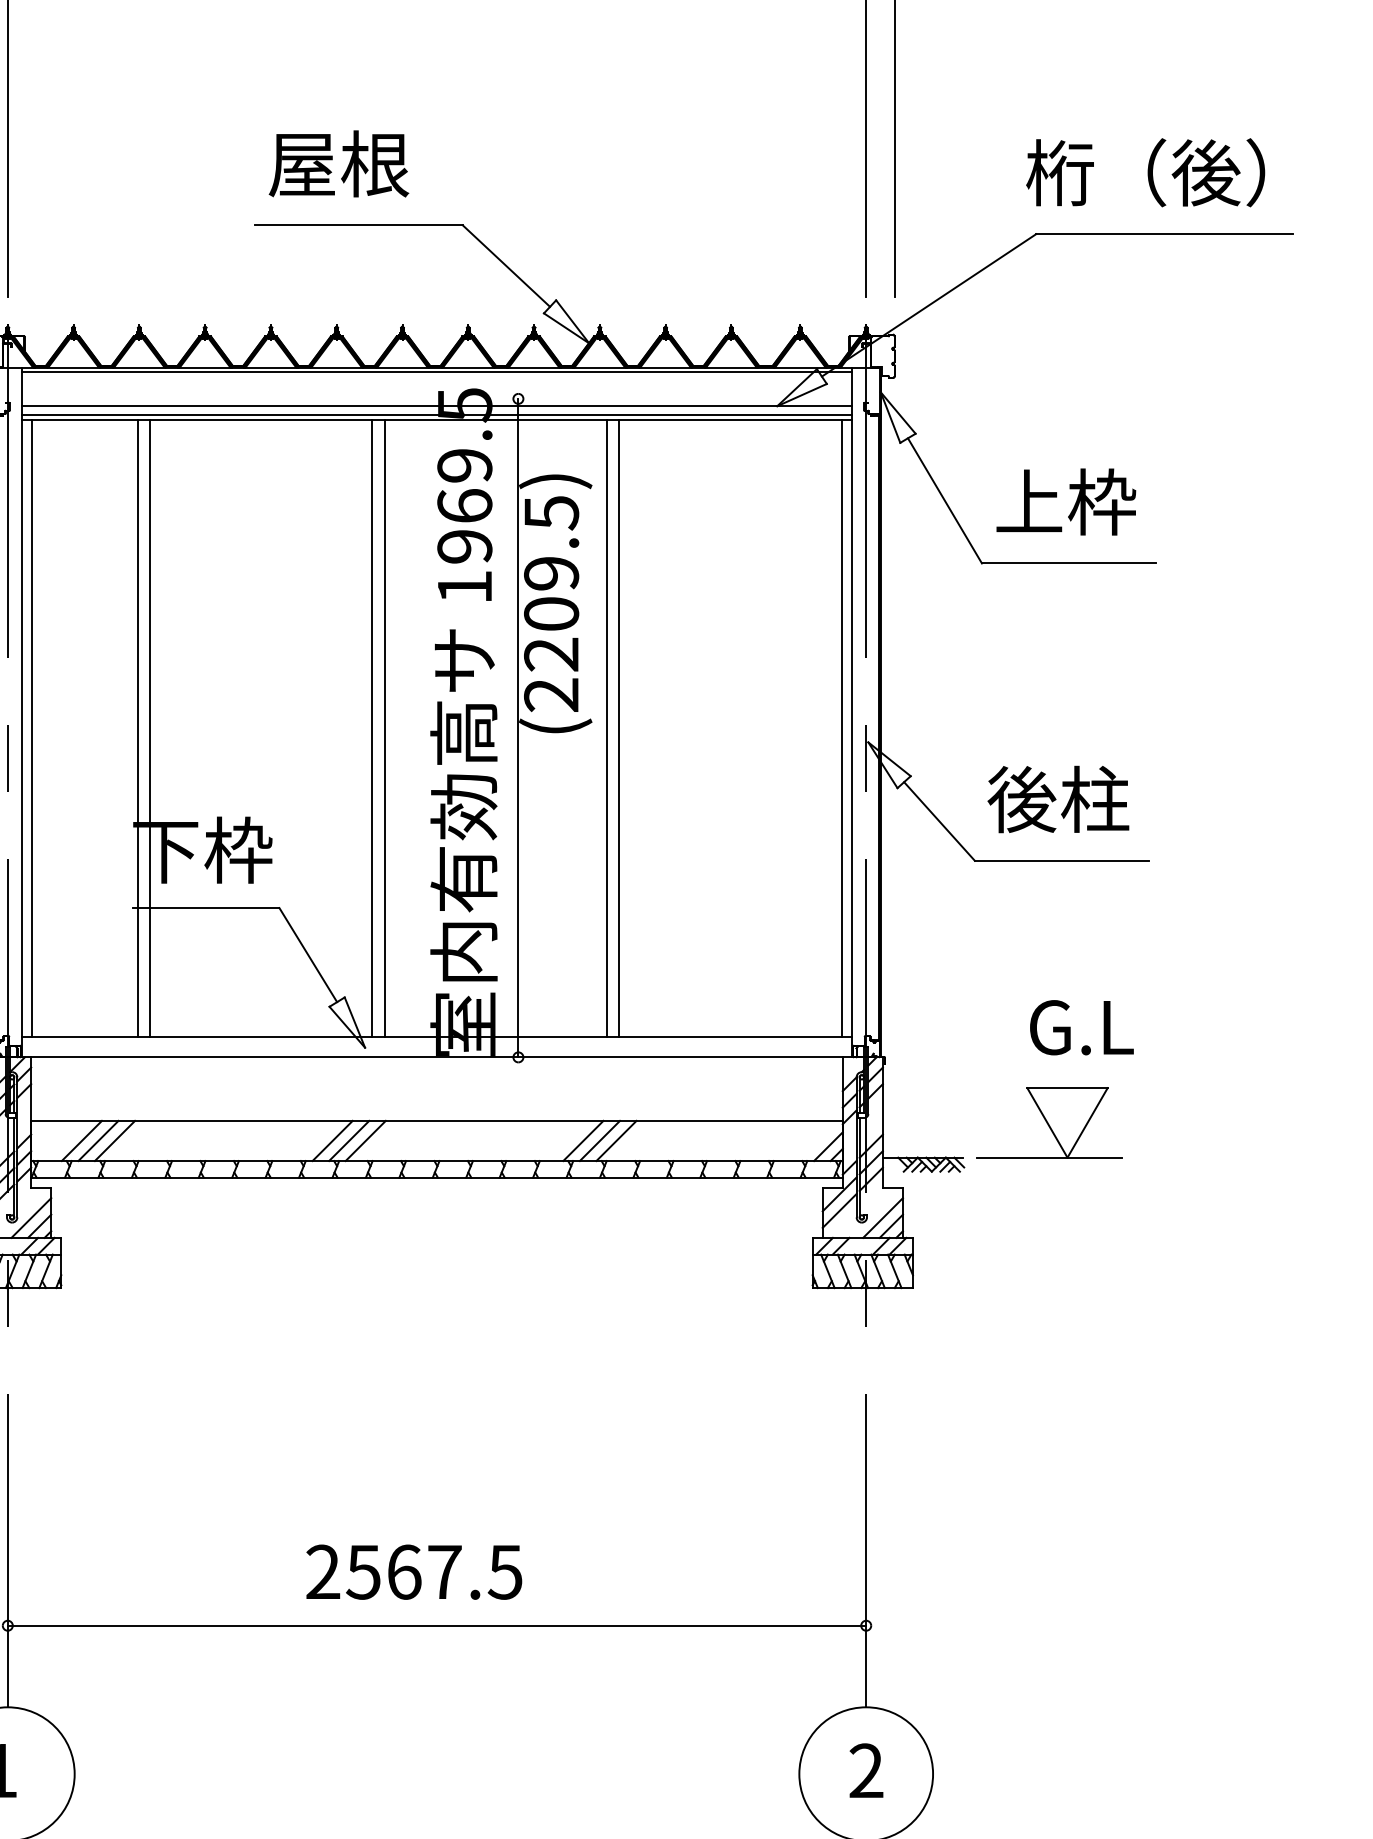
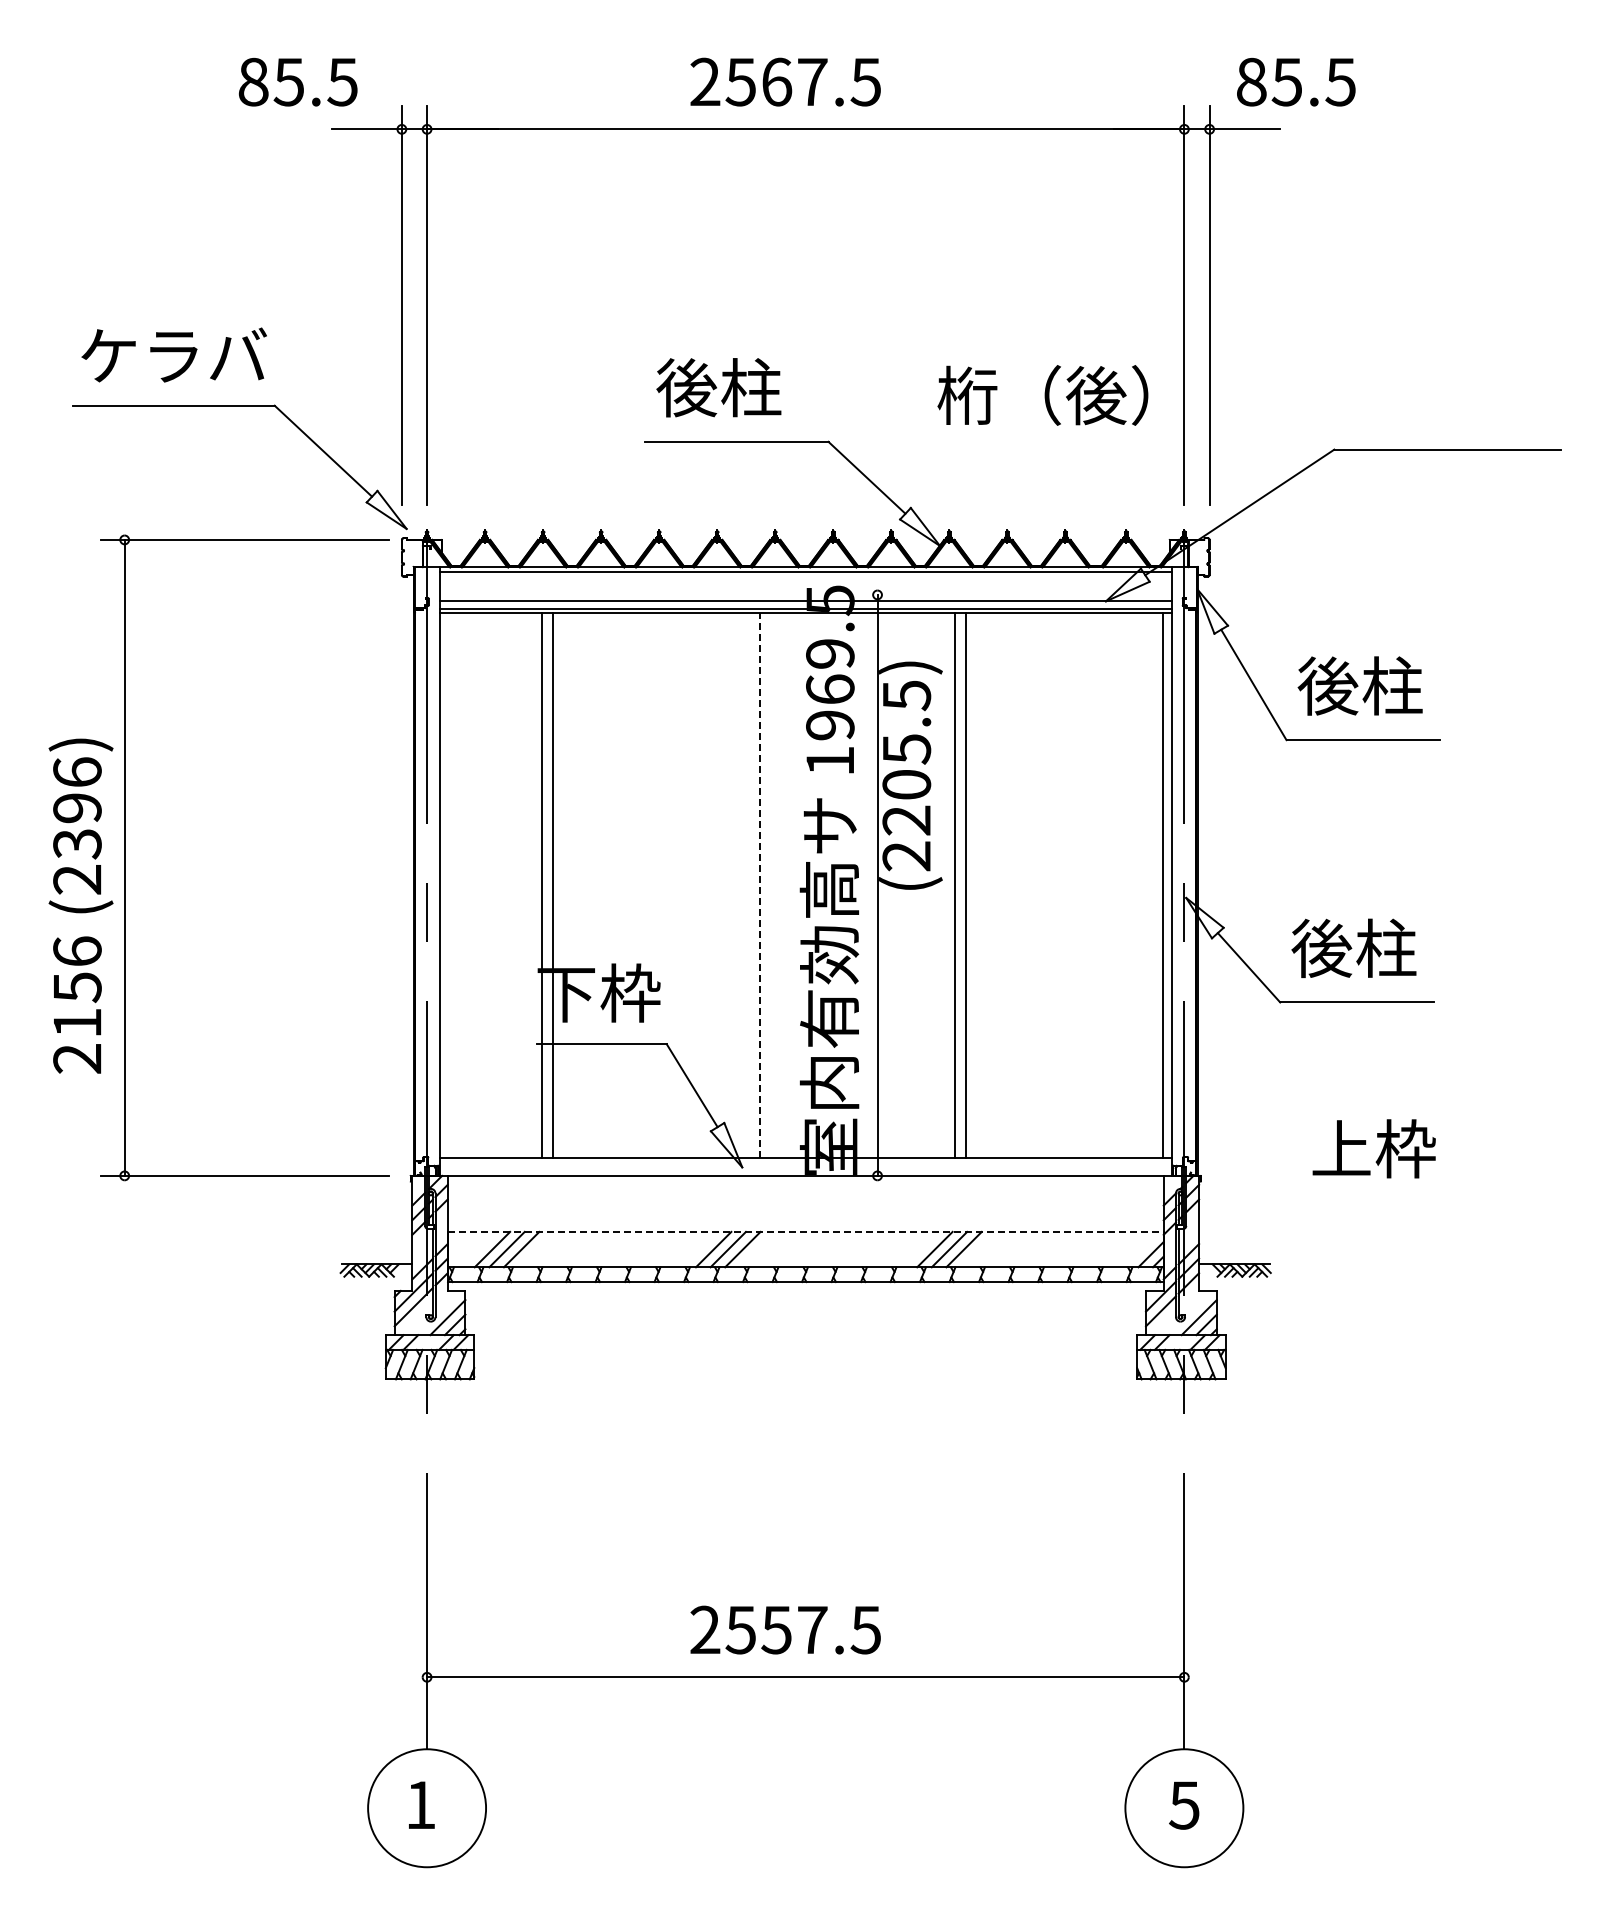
text: (338, 163) -> (718, 387), 屋根 -> 後柱
text: (1145, 172) -> (1042, 395), moved
text: (1064, 501) -> (1359, 685), 上枠 -> 後柱
text: (551, 574) -> (906, 749), (2209.5) -> (2205.5)
line: (32, 728) -> (448, 885), removed
line: (372, 728) -> (748, 885), removed
line: (384, 728) -> (759, 885), solid -> dashed
text: (1080, 1026) -> (1373, 1148), G.L -> 上枠
line: (437, 1120) -> (806, 1231), solid -> dashed
part: (1048, 1122) -> (1345, 1233), removed
text: (403, 1571) -> (776, 1629), 2567.5 -> 2557.5
text: (866, 1771) -> (1184, 1805), 2 -> 5

